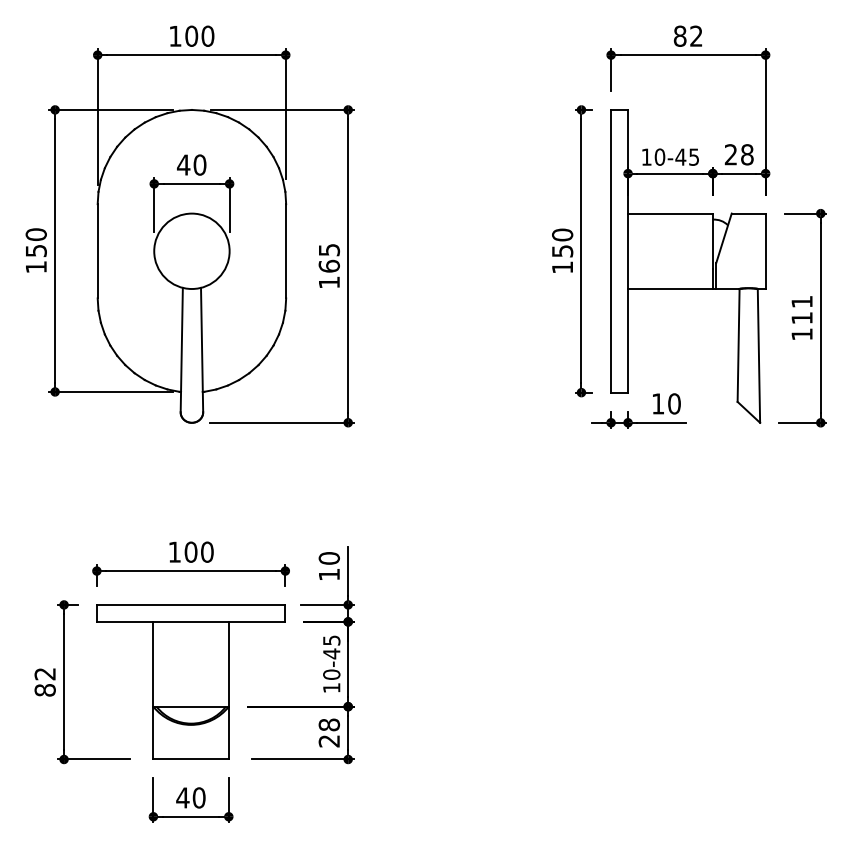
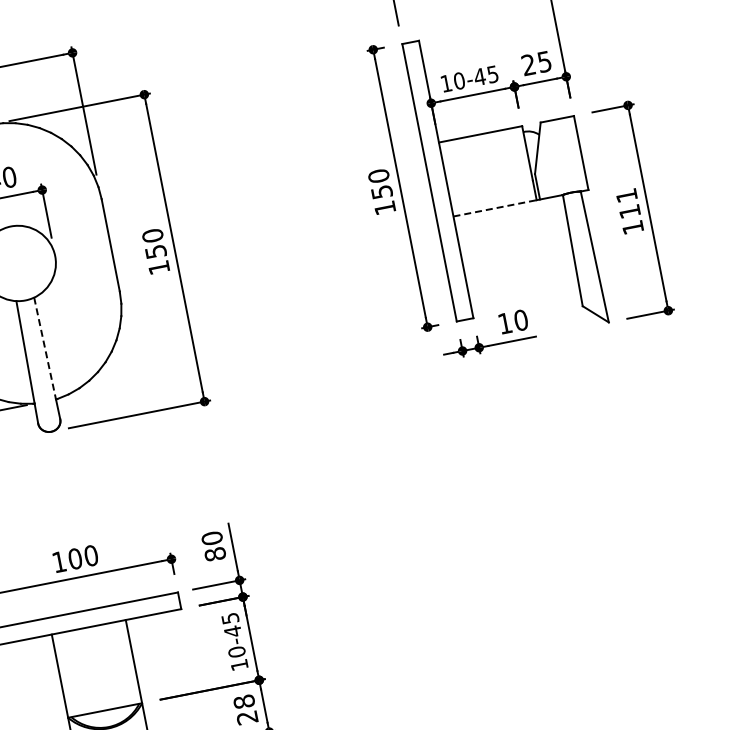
text: (747, 154) -> (544, 61), 28 -> 25
text: (329, 257) -> (154, 243), 165 -> 150
line: (670, 289) -> (495, 208), solid -> dashed
line: (201, 340) -> (44, 349), solid -> dashed
text: (329, 574) -> (215, 554), 10 -> 80

